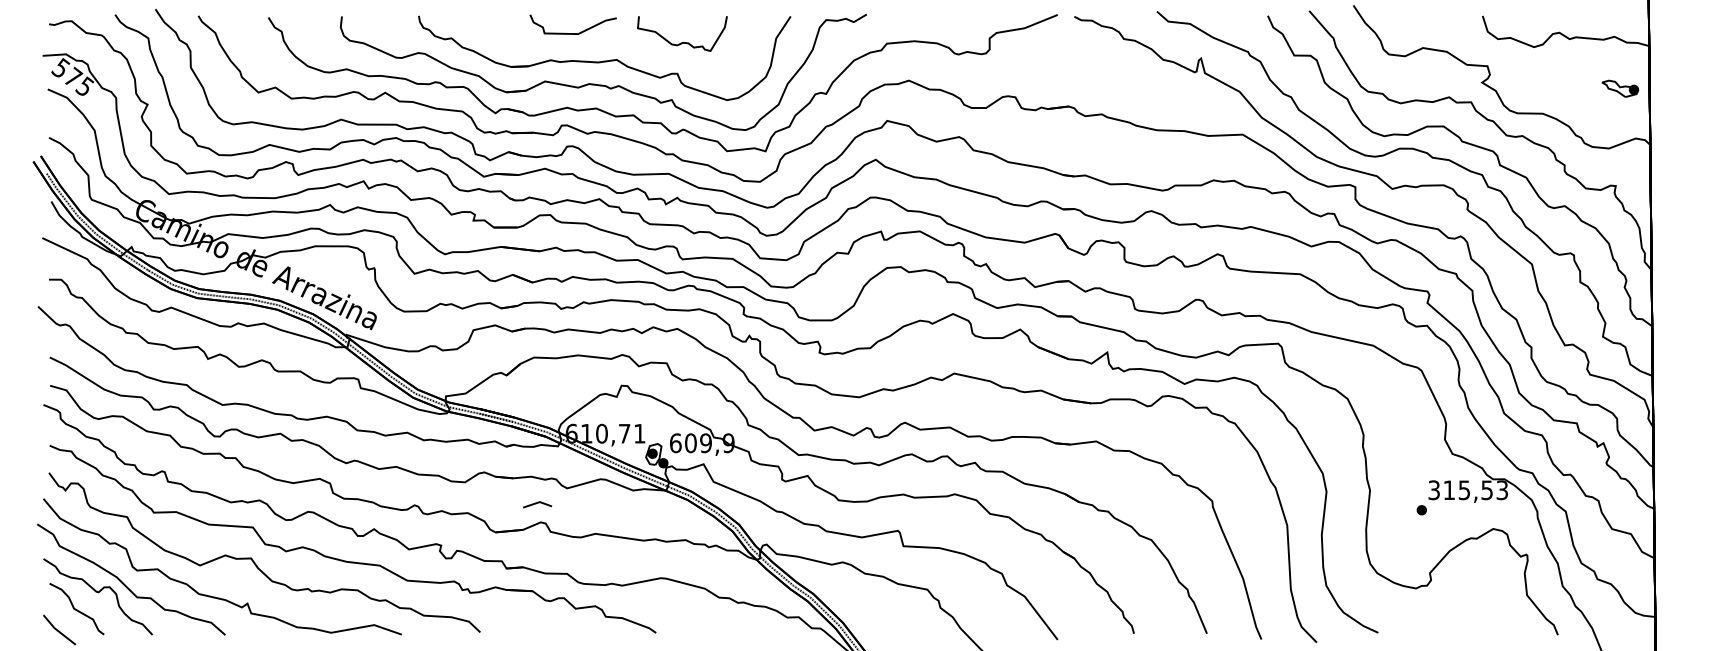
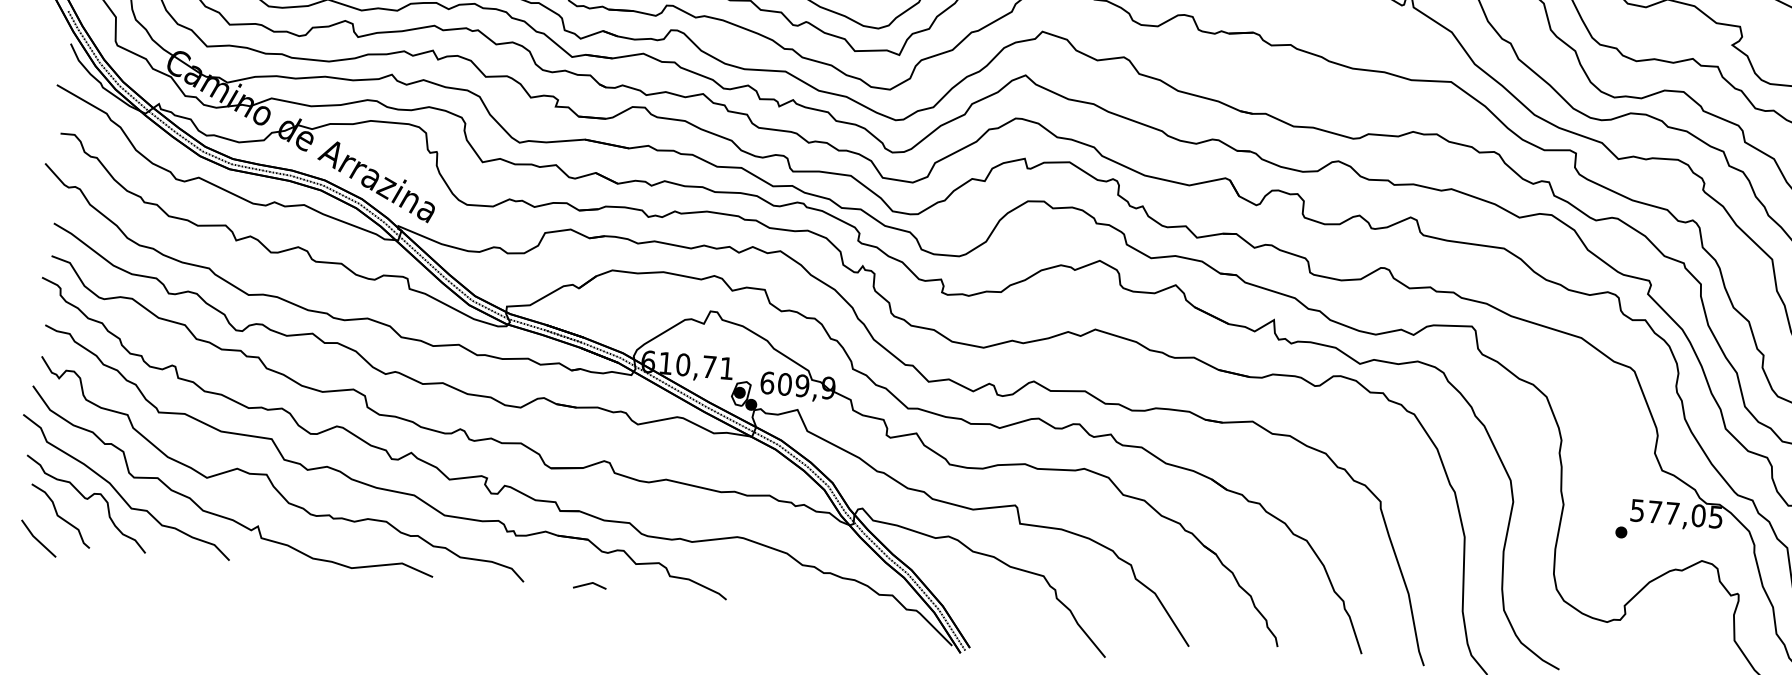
text: (1468, 490) -> (1677, 514), 315,53 -> 577,05
line: (537, 503) -> (589, 584), moved

